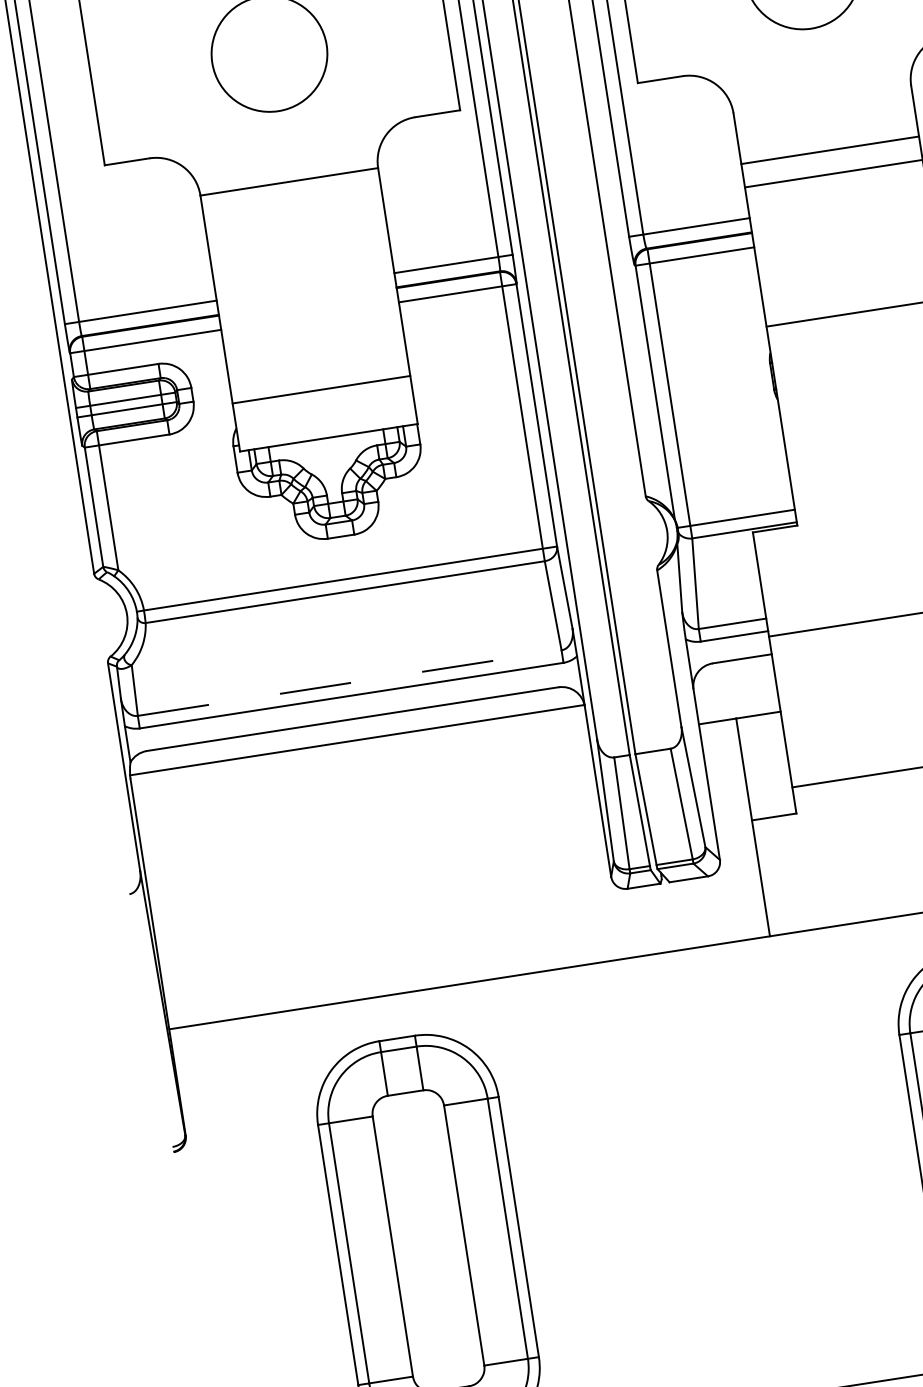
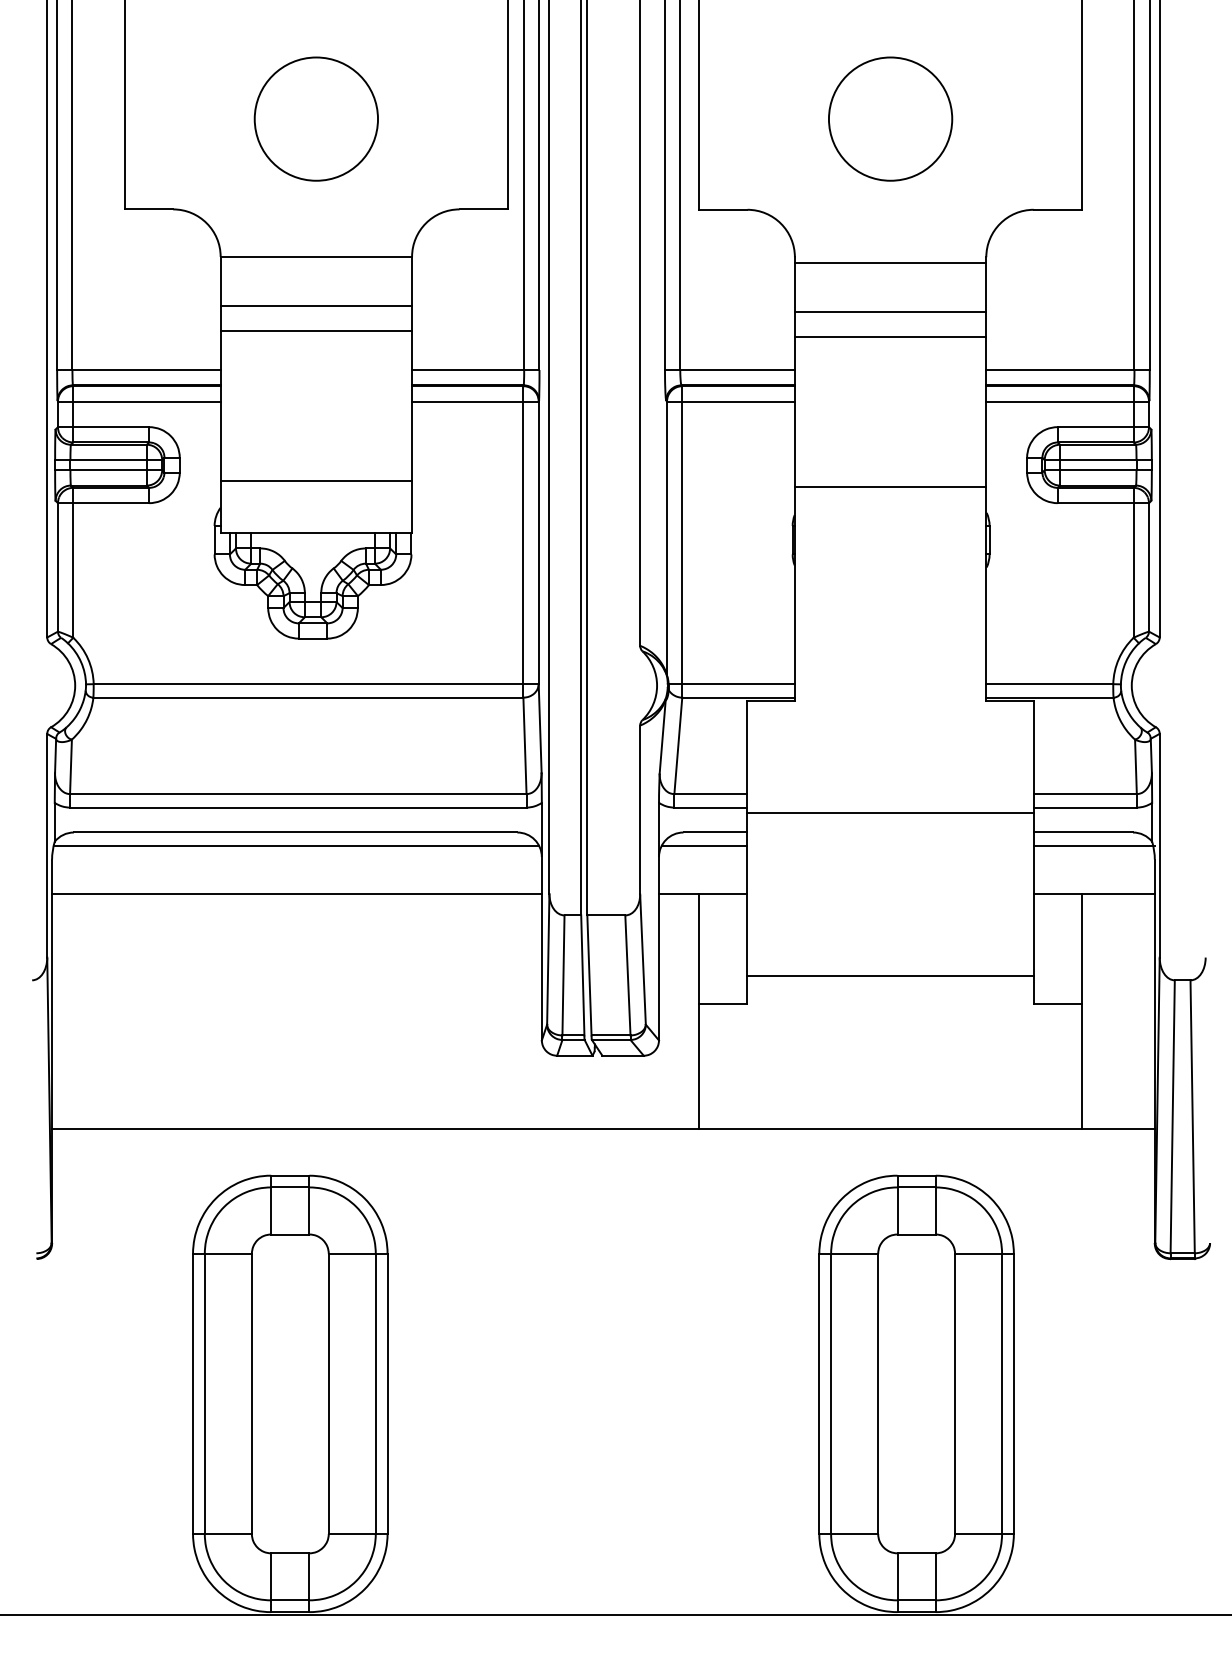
line: (823, 105) -> (890, 263), added
line: (296, 226) -> (316, 305), added
line: (299, 250) -> (316, 330), added
line: (734, 673) -> (704, 846), added
line: (349, 683) -> (298, 794), dashed -> solid
line: (355, 732) -> (296, 846), added
line: (356, 740) -> (296, 894), moved

